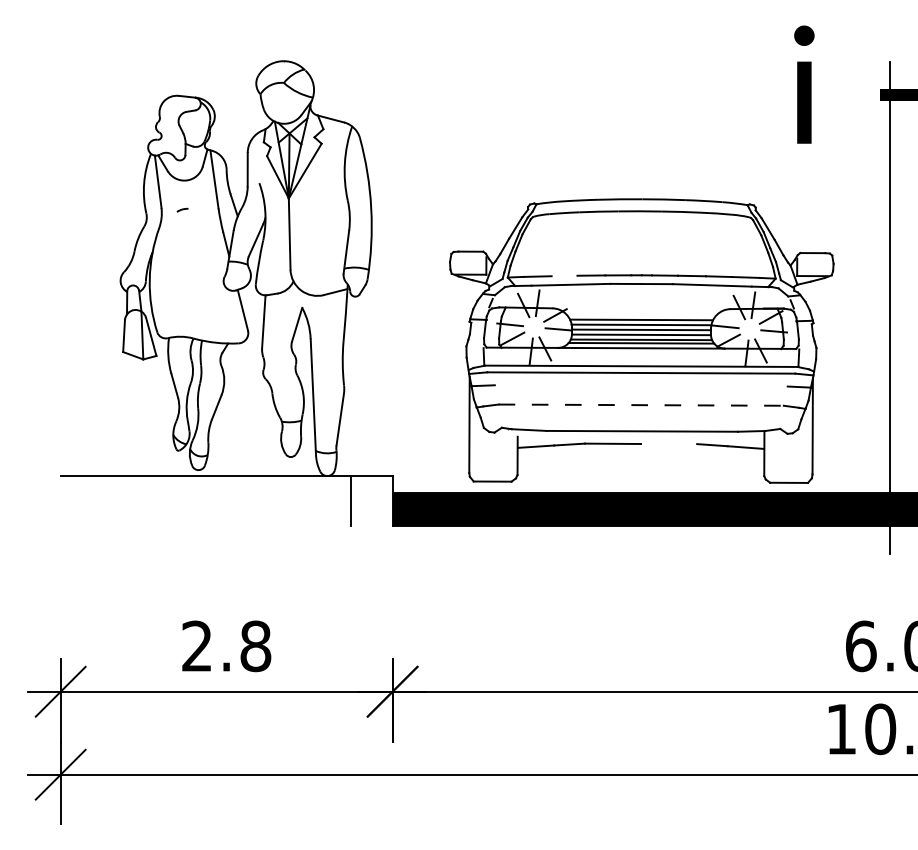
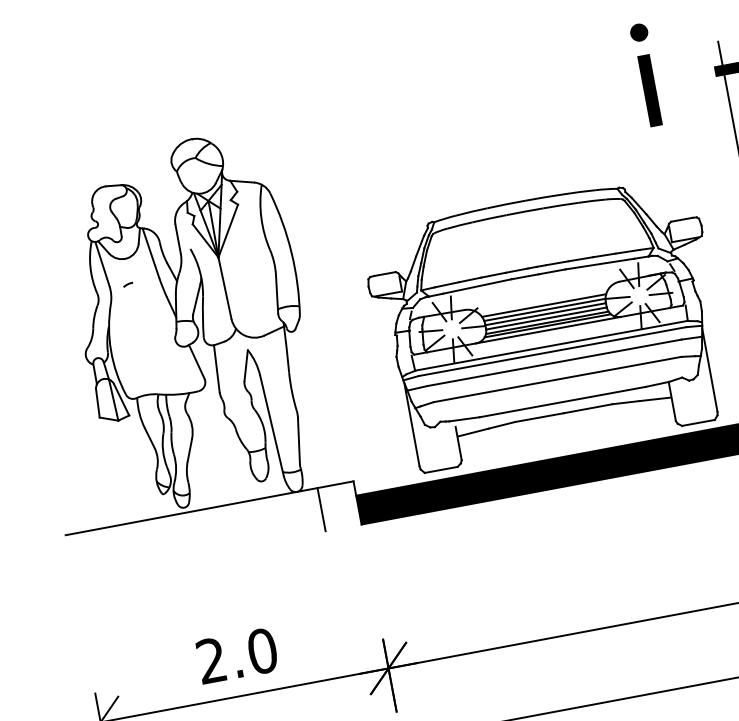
line: (564, 275) -> (470, 279), added
line: (640, 385) -> (553, 362), added
line: (641, 405) -> (557, 379), dashed -> solid
line: (669, 444) -> (588, 409), added
text: (255, 645) -> (262, 650), 2.8 -> 2.0

